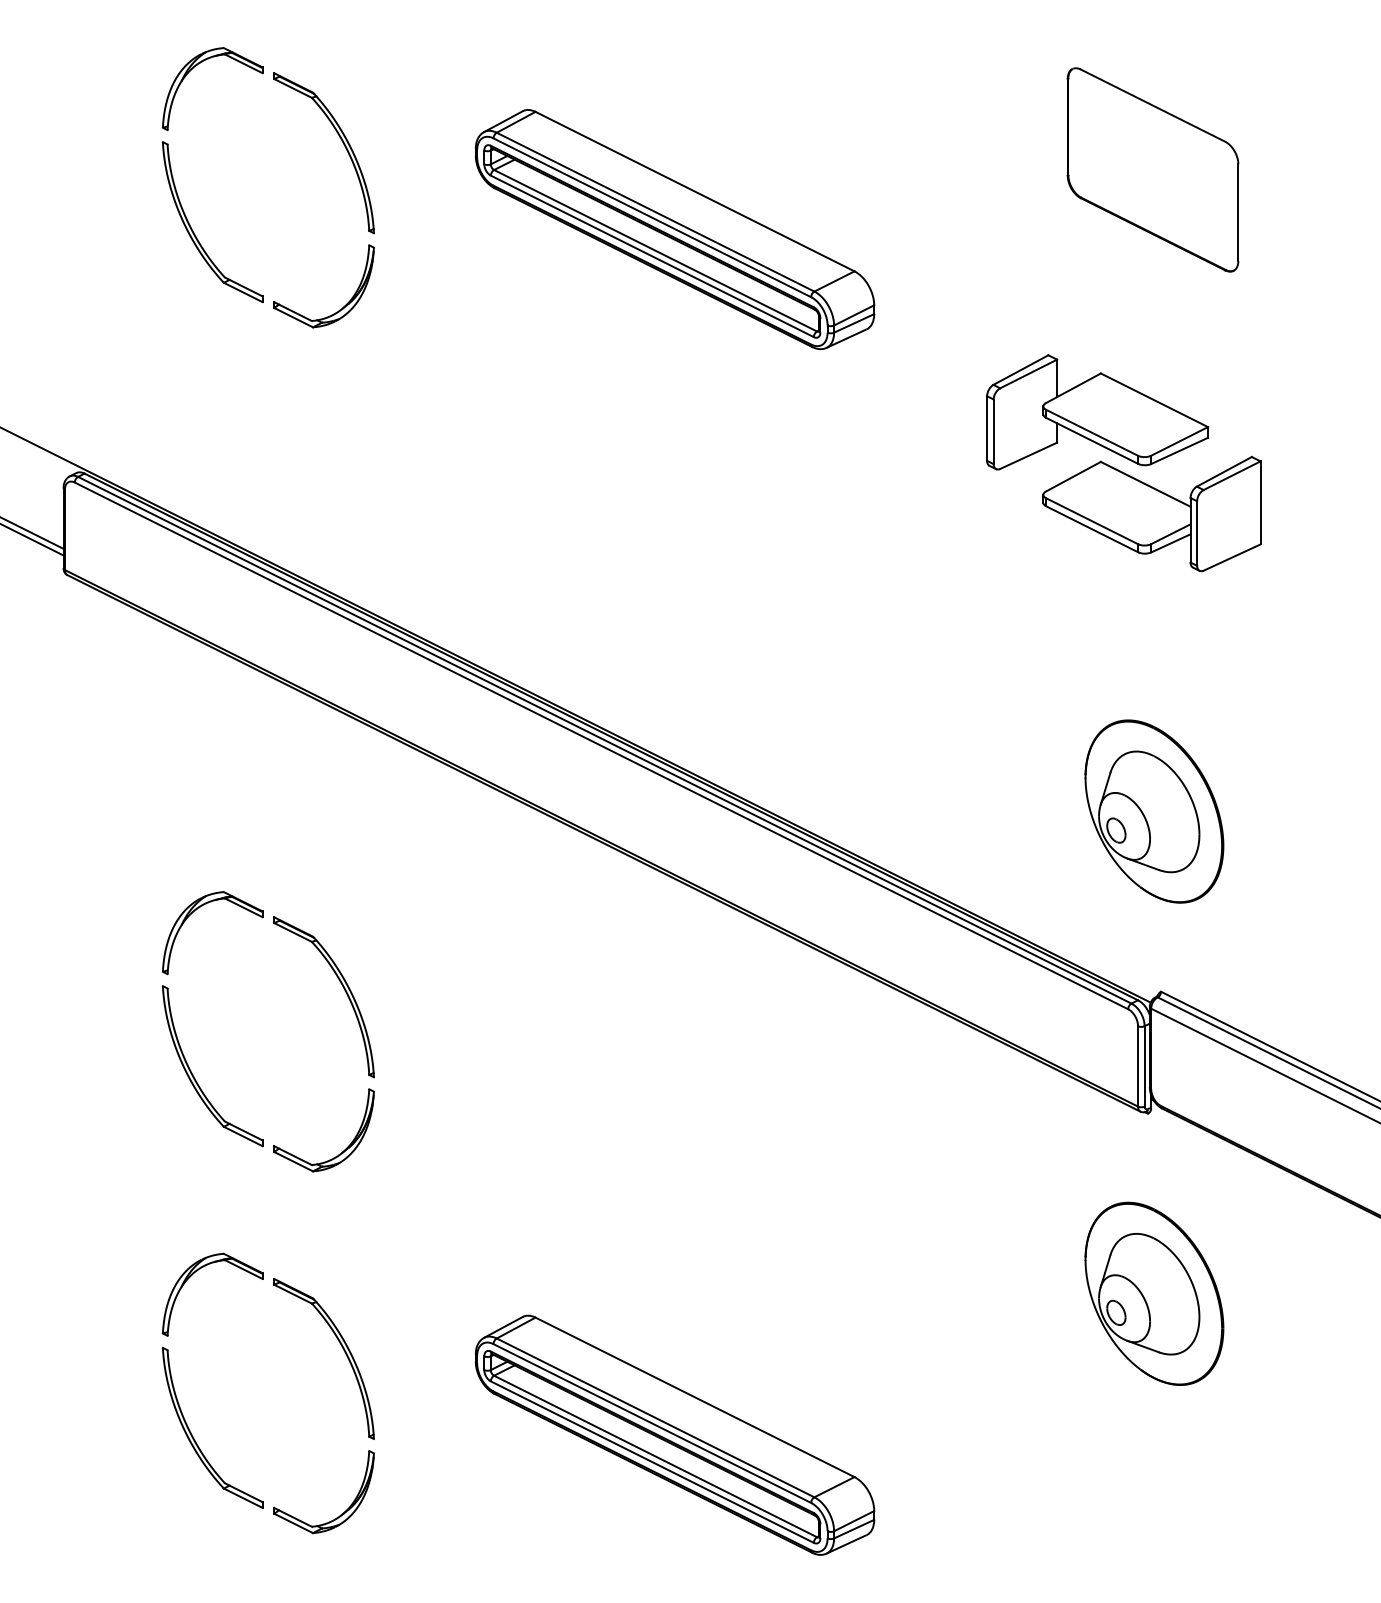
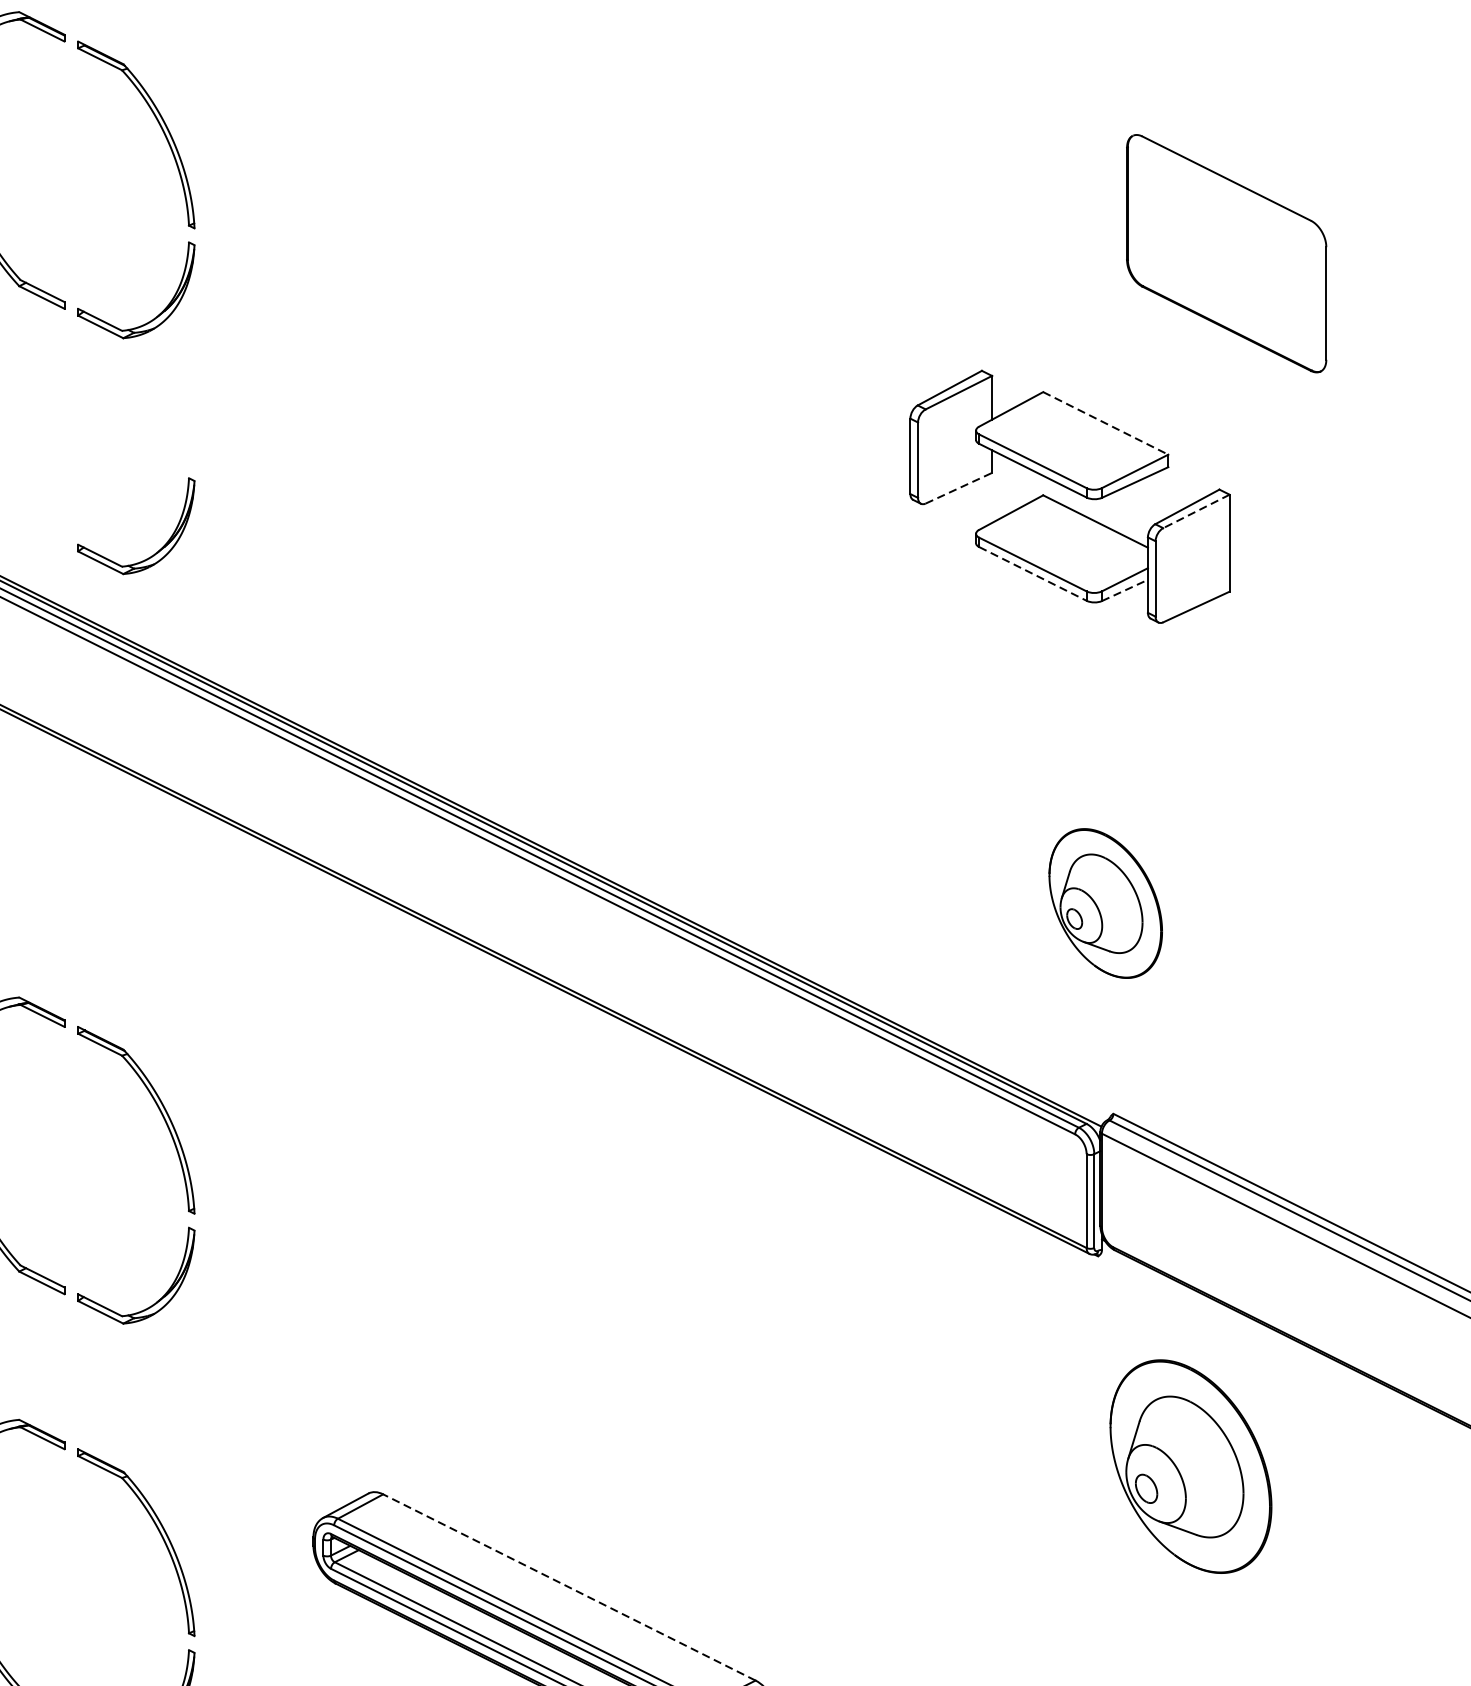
part: (1152, 169) -> (1226, 253), moved
part: (674, 229) -> (545, 223), removed
line: (1154, 400) -> (1105, 423), solid -> dashed
line: (1029, 455) -> (959, 487), solid -> dashed
line: (1232, 475) -> (1196, 511), solid -> dashed
part: (339, 511) -> (154, 553), added
line: (1092, 529) -> (1033, 574), solid -> dashed
line: (1170, 543) -> (1124, 590), solid -> dashed
part: (1154, 811) -> (1105, 903), size x0.7
part: (1154, 1293) -> (1191, 1466), moved
line: (694, 1397) -> (568, 1587), solid -> dashed

